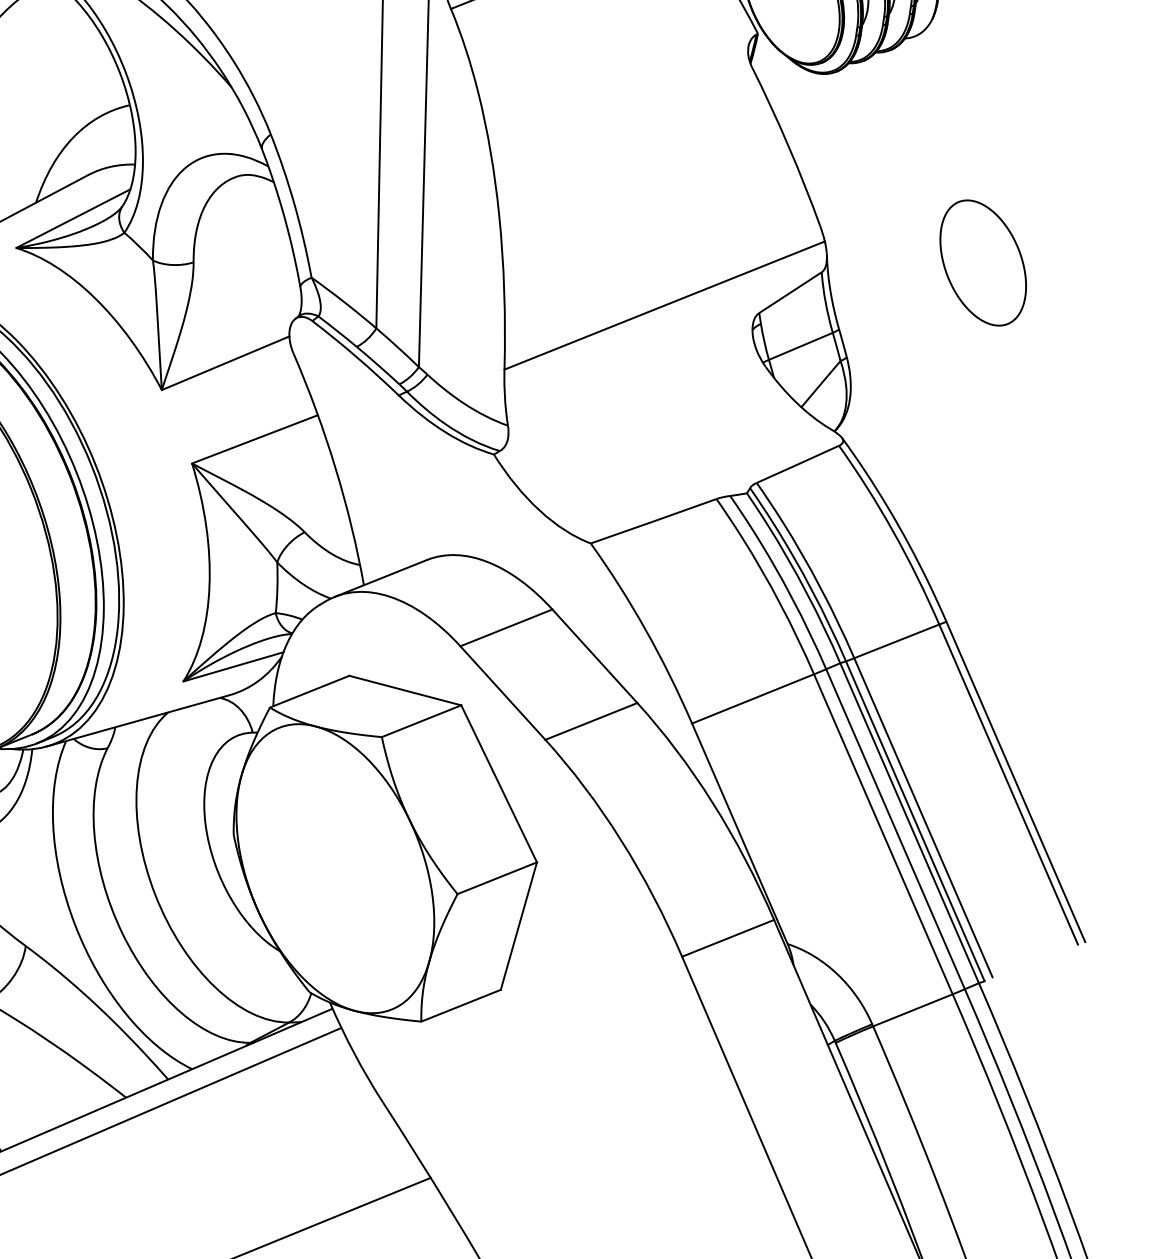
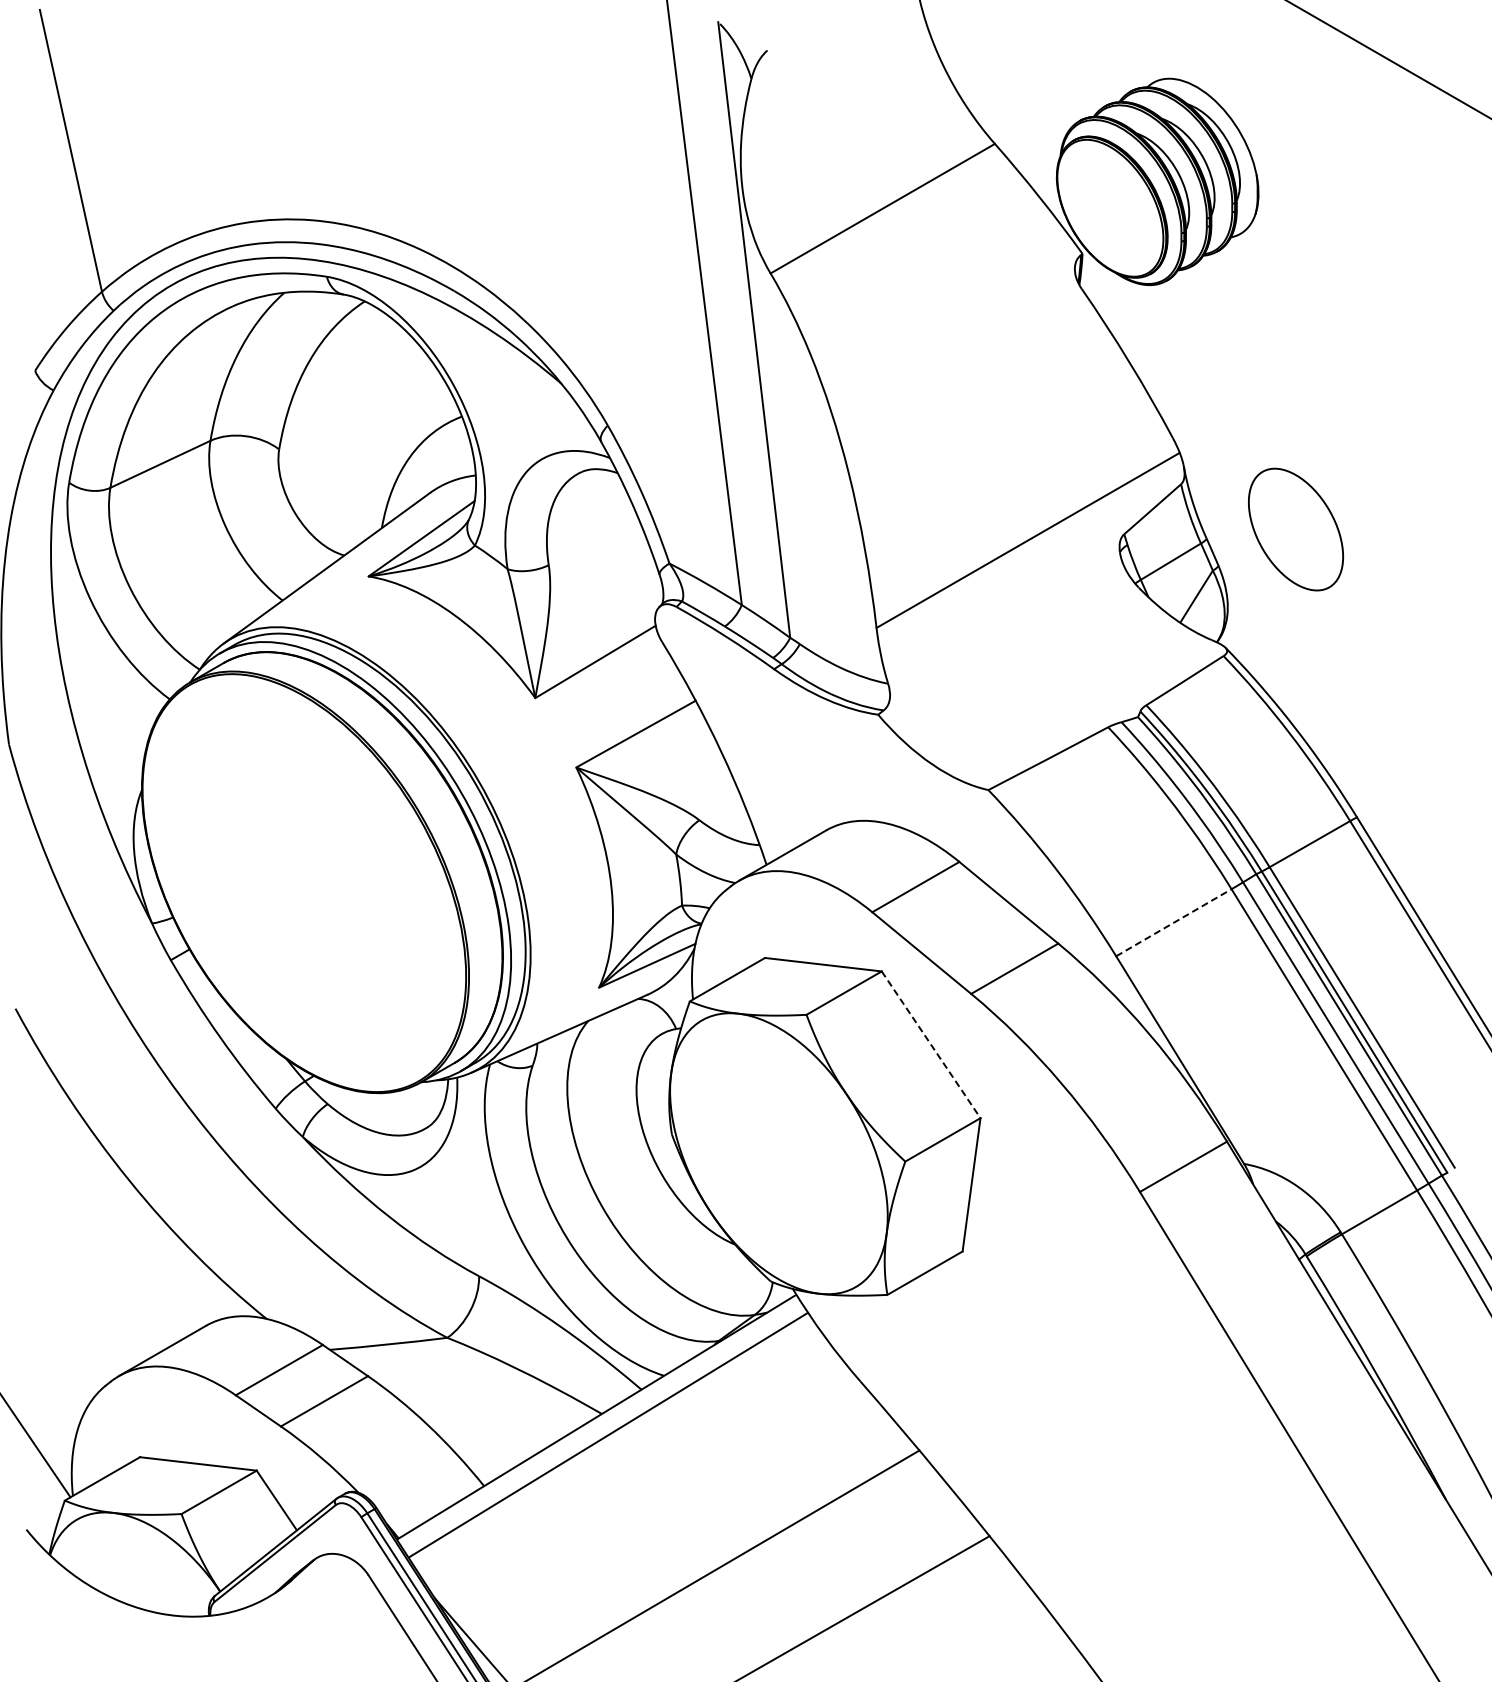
part: (982, 262) -> (1295, 529), moved
line: (752, 698) -> (1173, 922), solid -> dashed
line: (499, 784) -> (931, 1045), solid -> dashed

